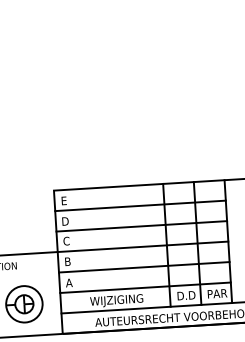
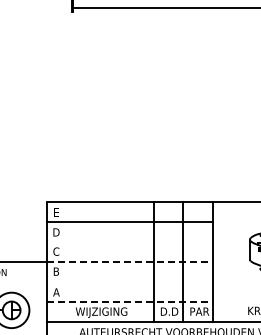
line: (142, 226) -> (130, 241), removed
line: (143, 246) -> (130, 261), solid -> dashed
line: (144, 267) -> (130, 281), removed
line: (145, 287) -> (130, 301), solid -> dashed

